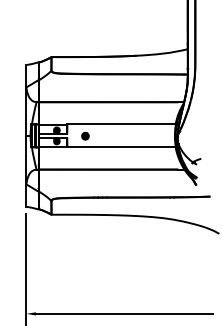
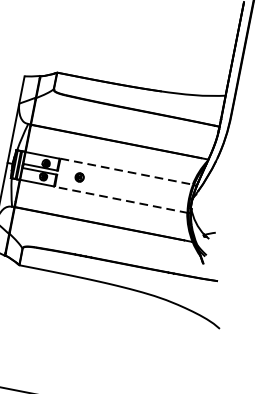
line: (122, 124) -> (127, 172), solid -> dashed
line: (122, 147) -> (122, 200), solid -> dashed

